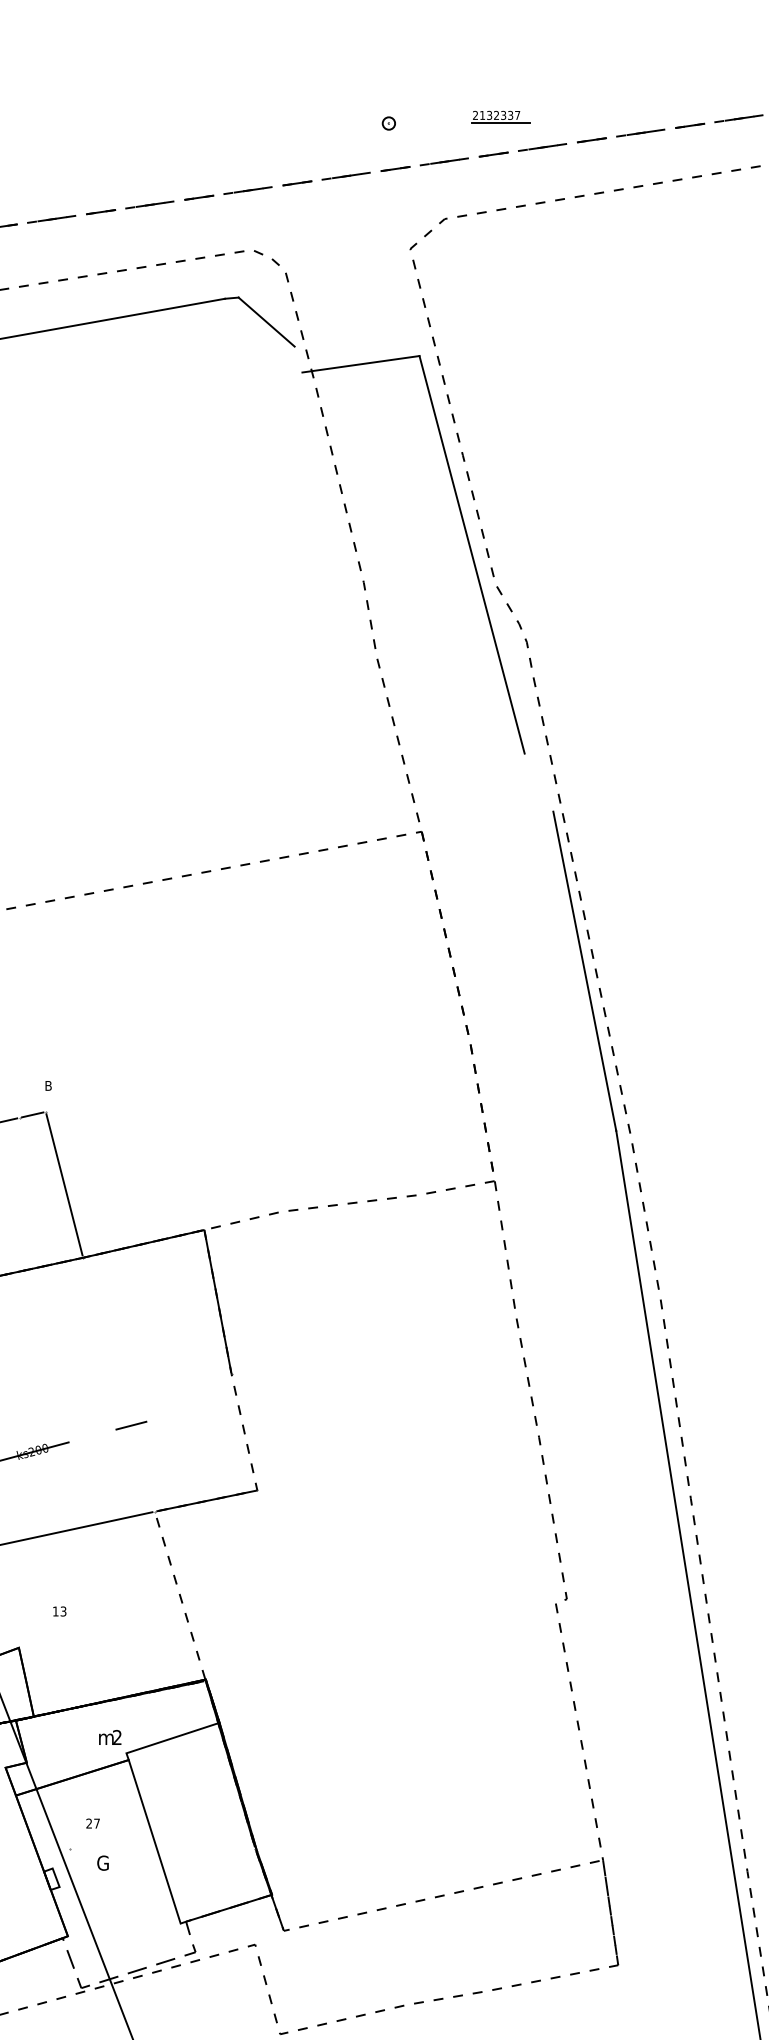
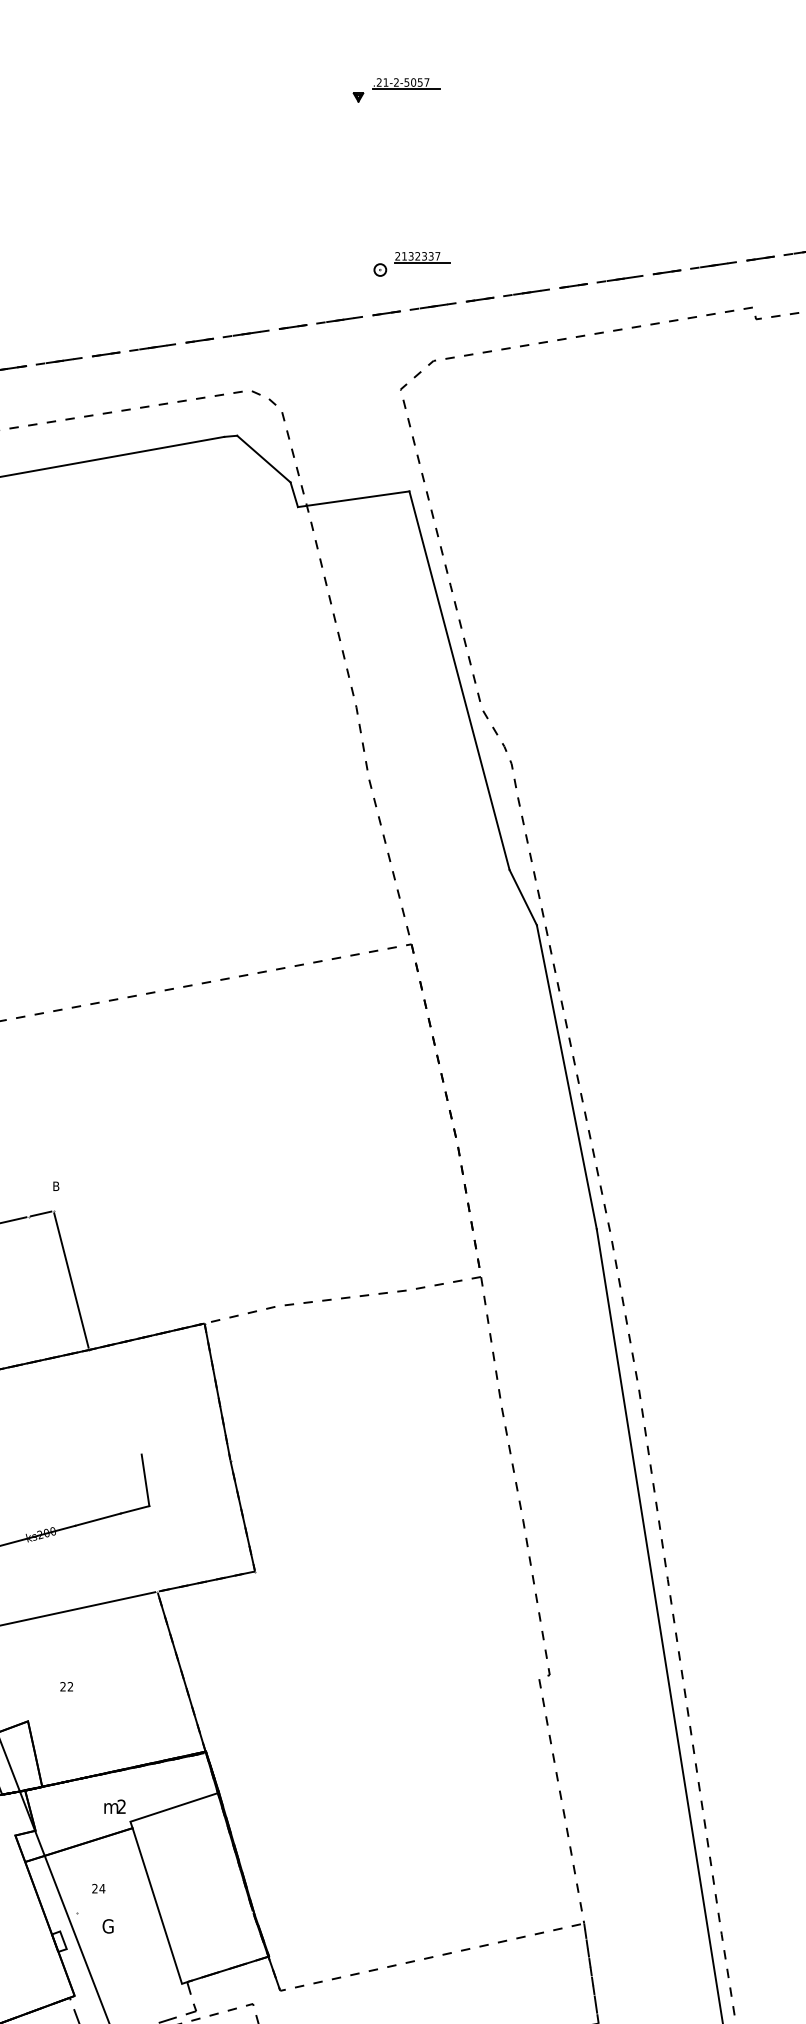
part: (501, 116) -> (422, 257), moved
line: (297, 359) -> (293, 494), added
line: (538, 782) -> (522, 897), added
line: (142, 1394) -> (145, 1480), added
line: (244, 1432) -> (242, 1516), added
line: (91, 1435) -> (97, 1519), added
line: (180, 1595) -> (181, 1671), added
text: (59, 1611) -> (66, 1686), 13 -> 22
text: (97, 1823) -> (102, 1888), 27 -> 24

